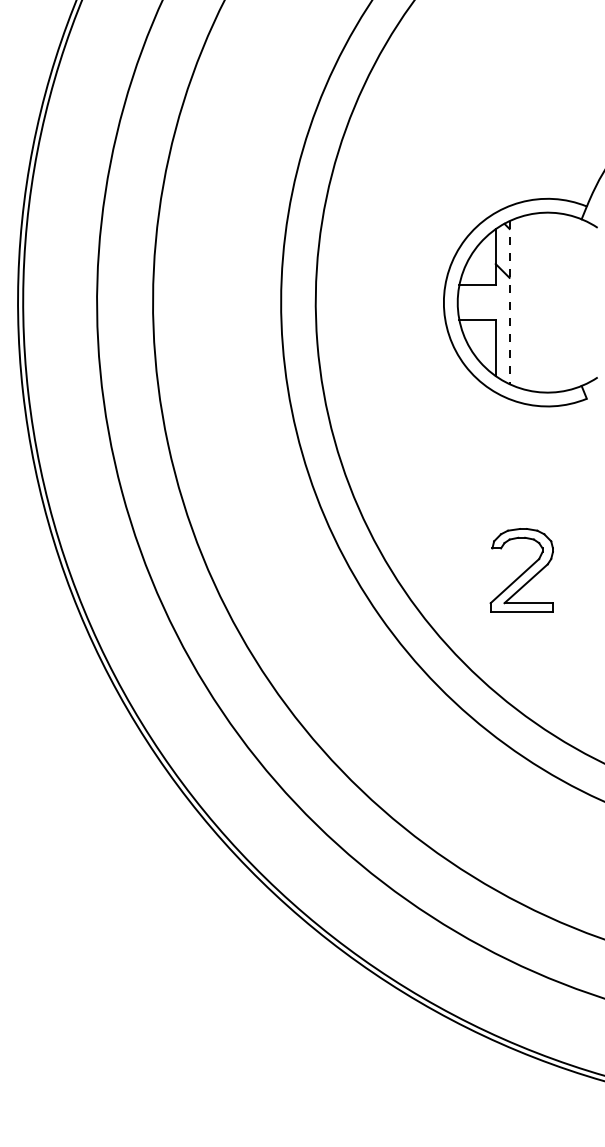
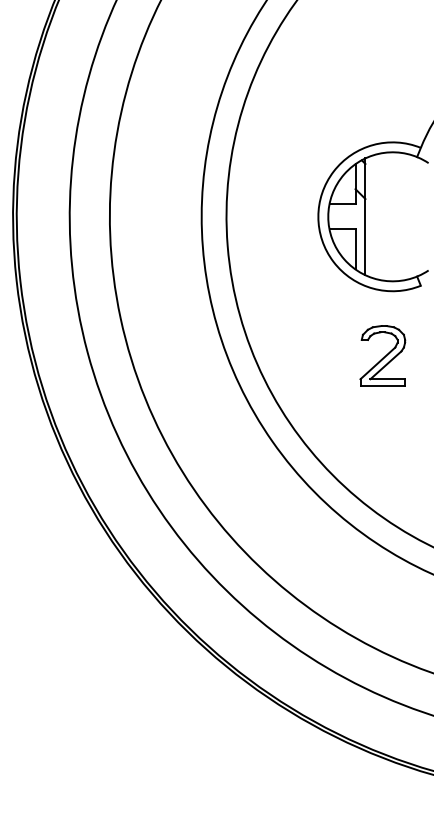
line: (509, 302) -> (365, 216), dashed -> solid
part: (521, 570) -> (382, 355), moved

